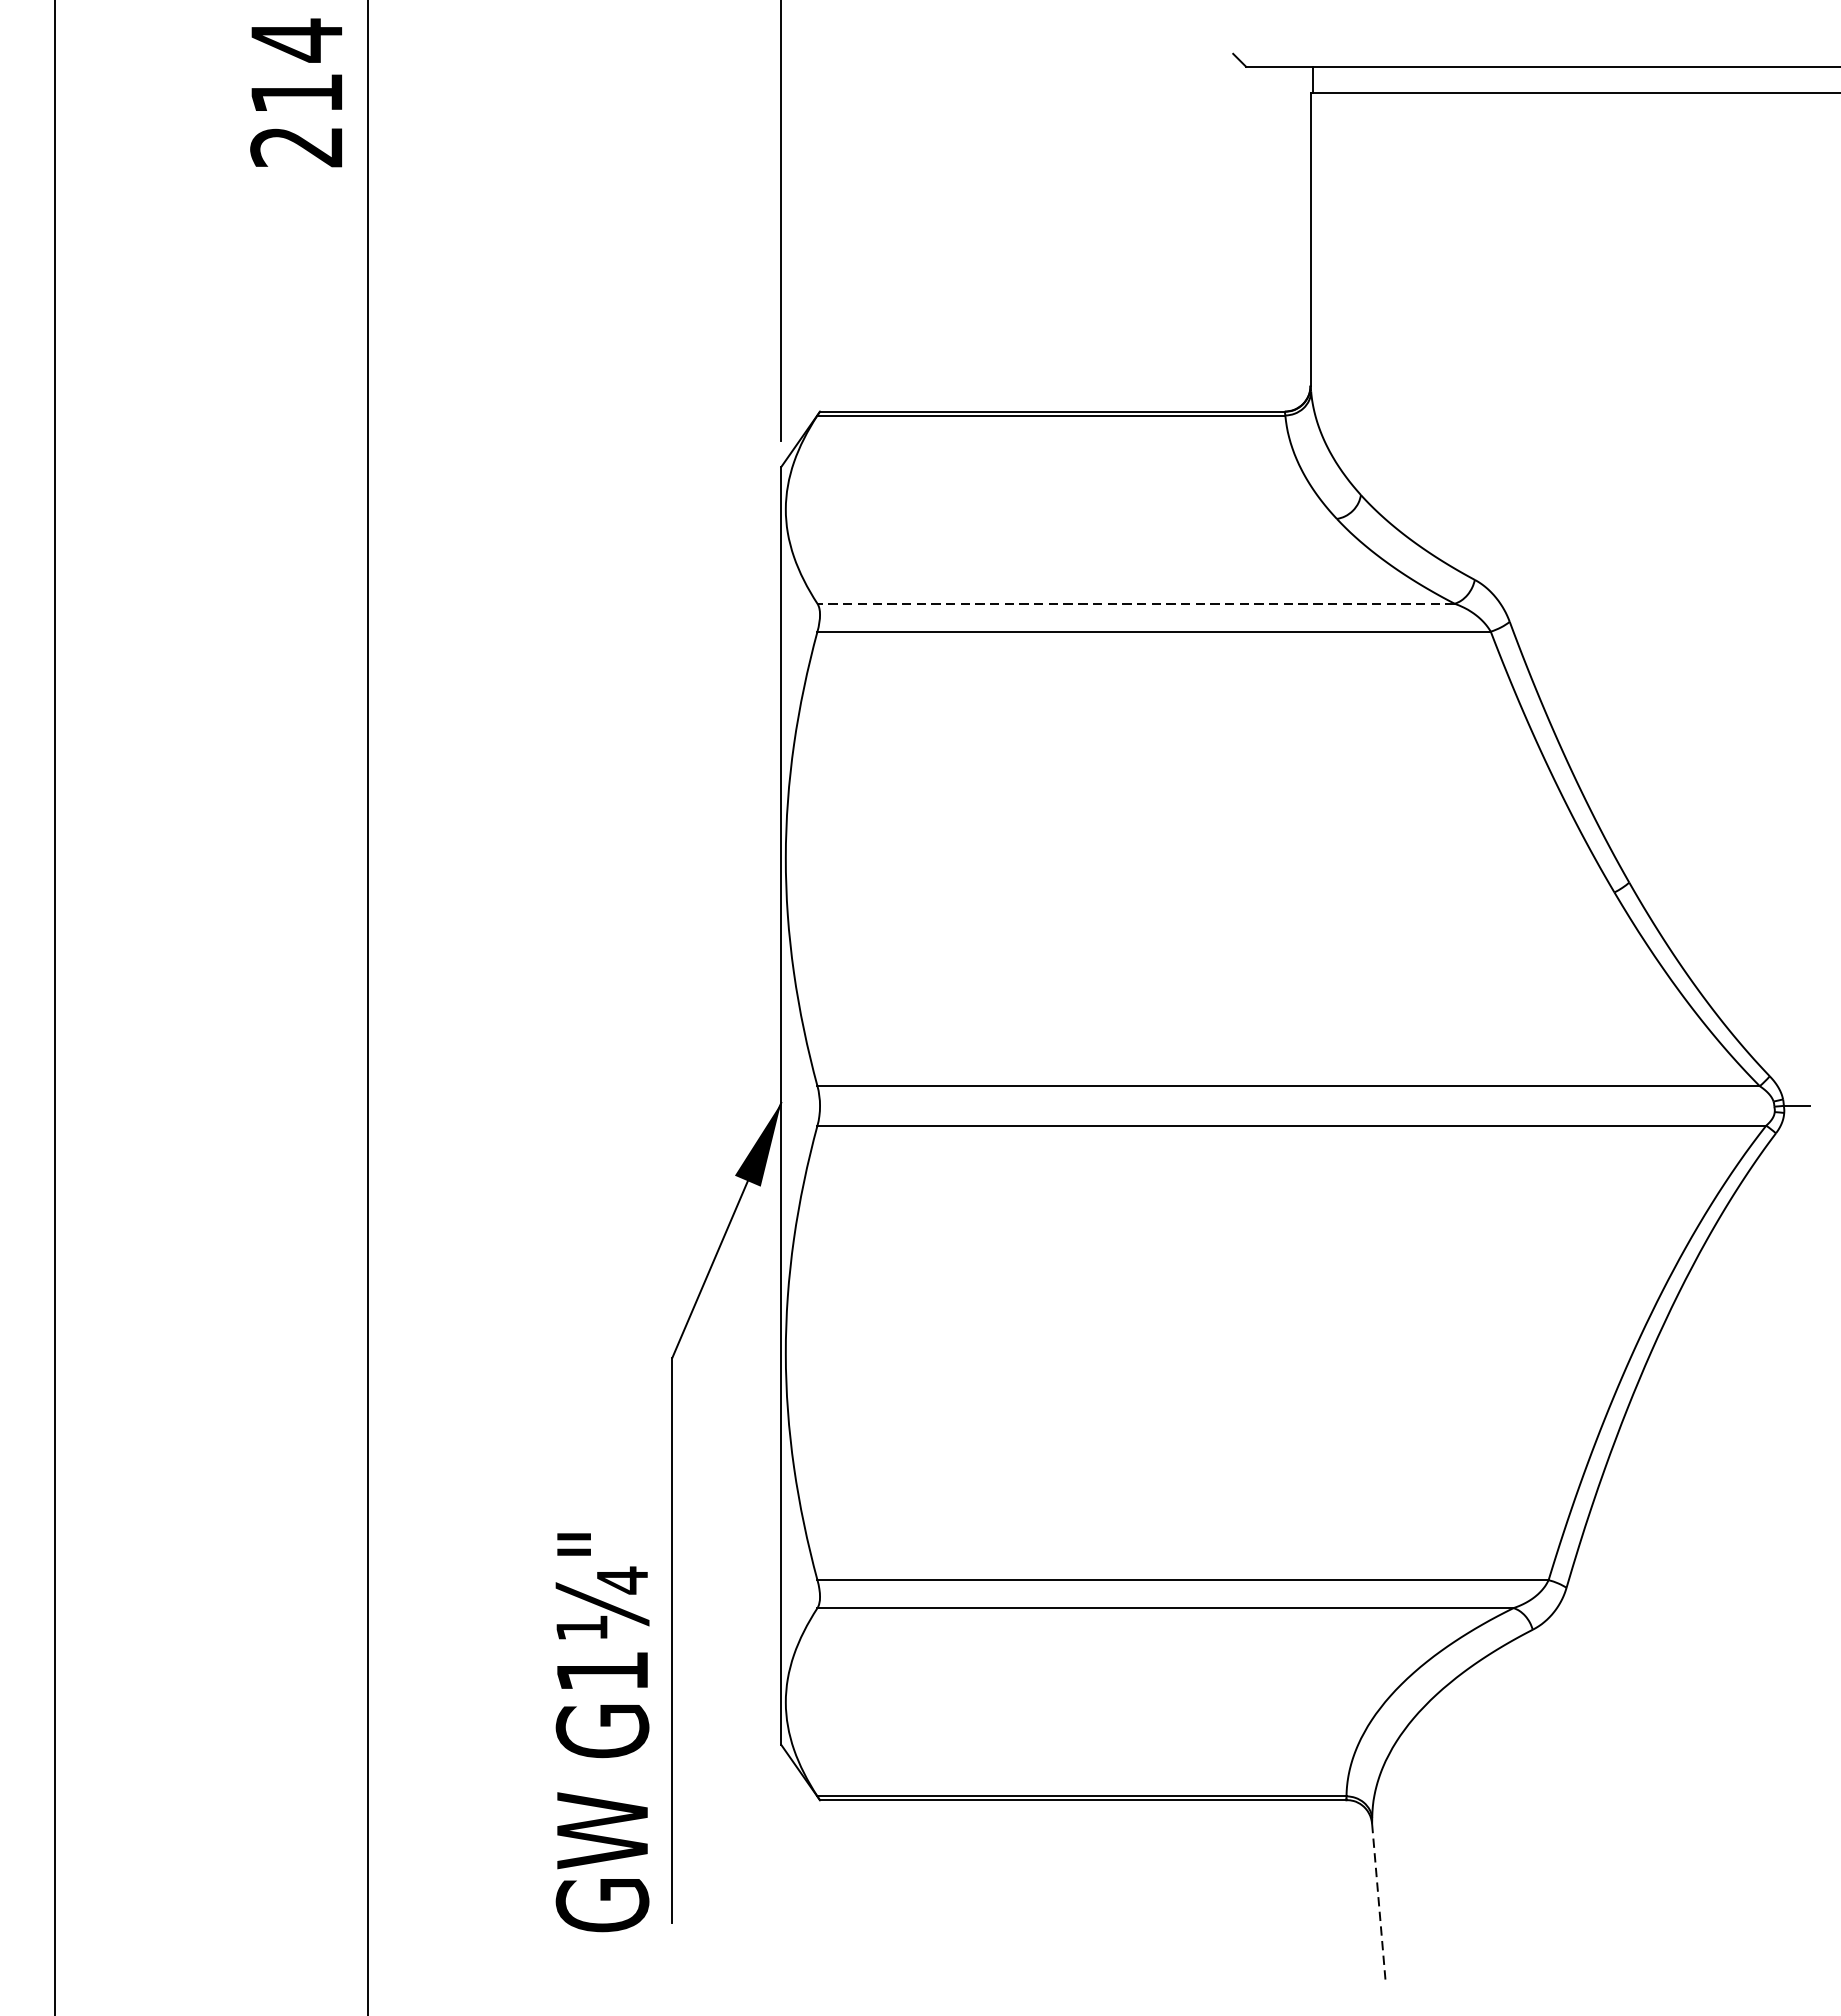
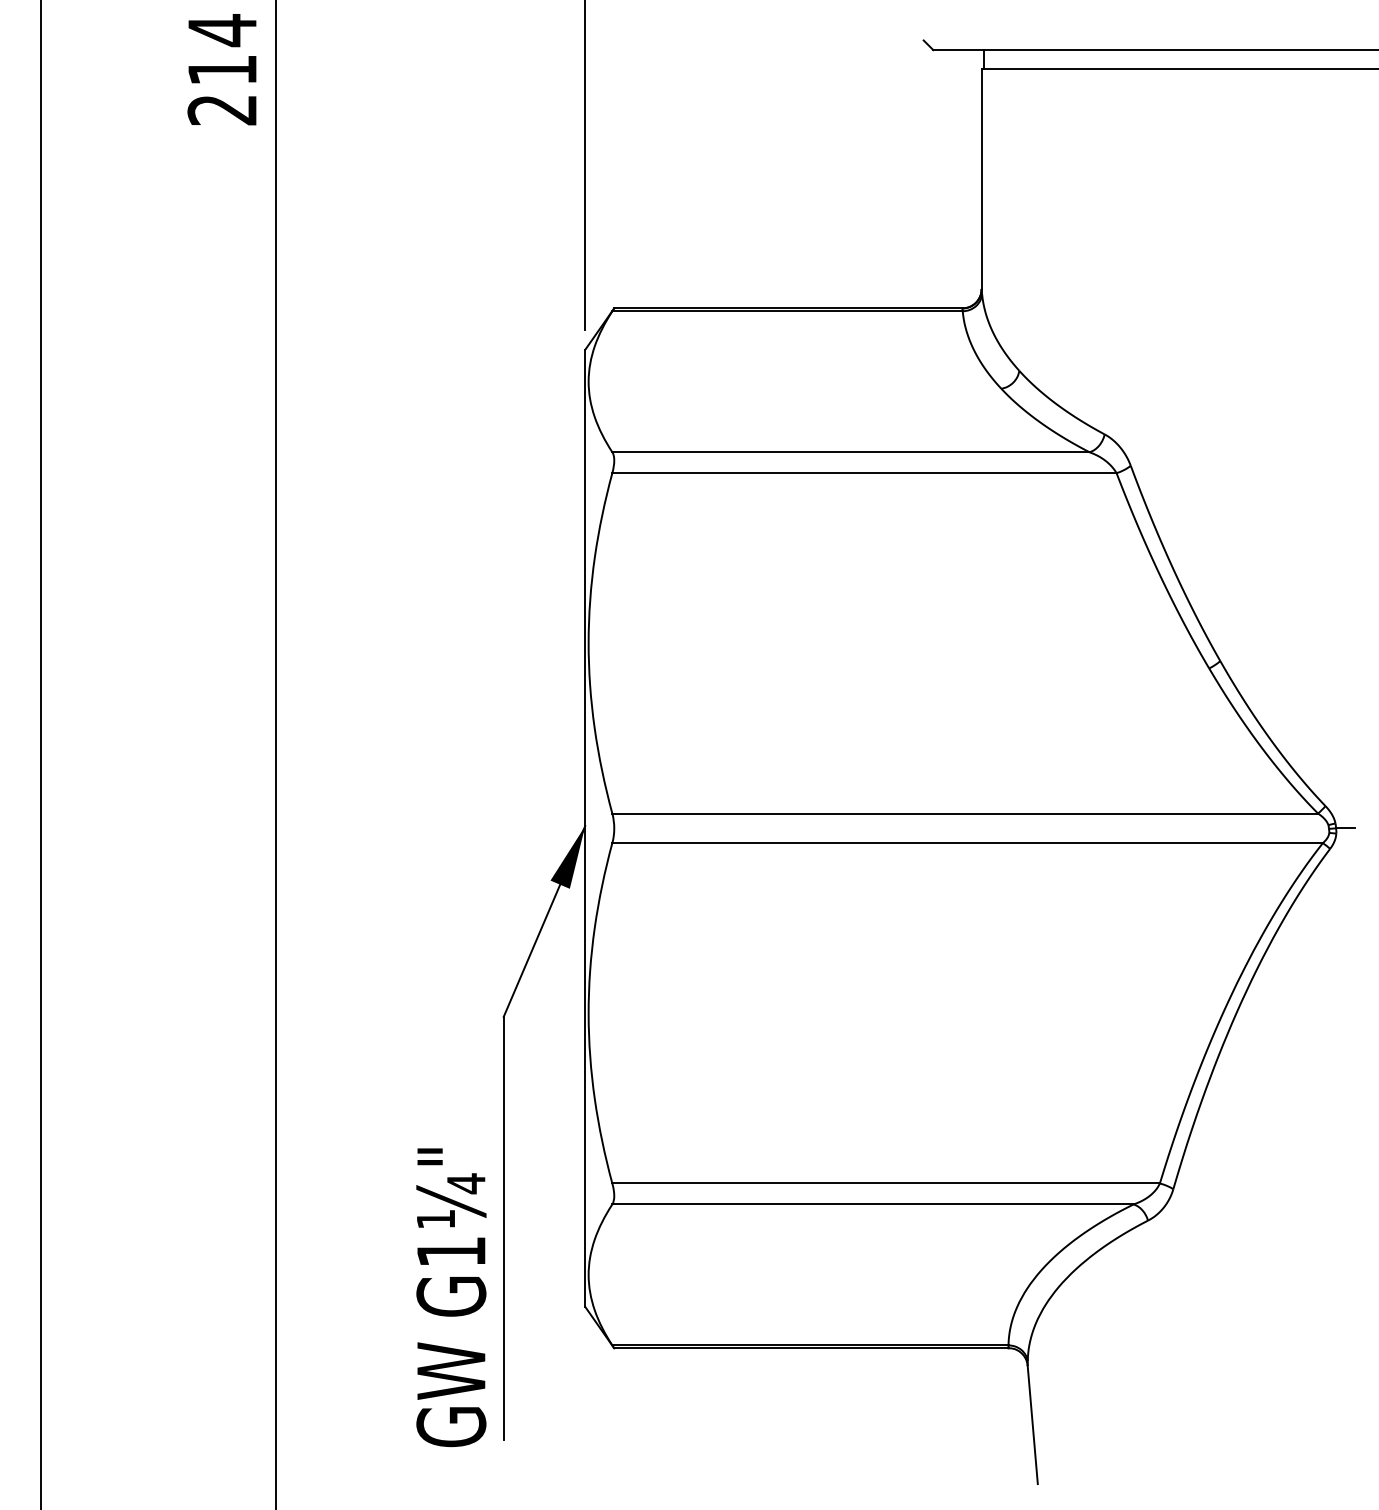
line: (1135, 604) -> (850, 452), dashed -> solid
line: (1378, 1903) -> (1032, 1425), dashed -> solid

